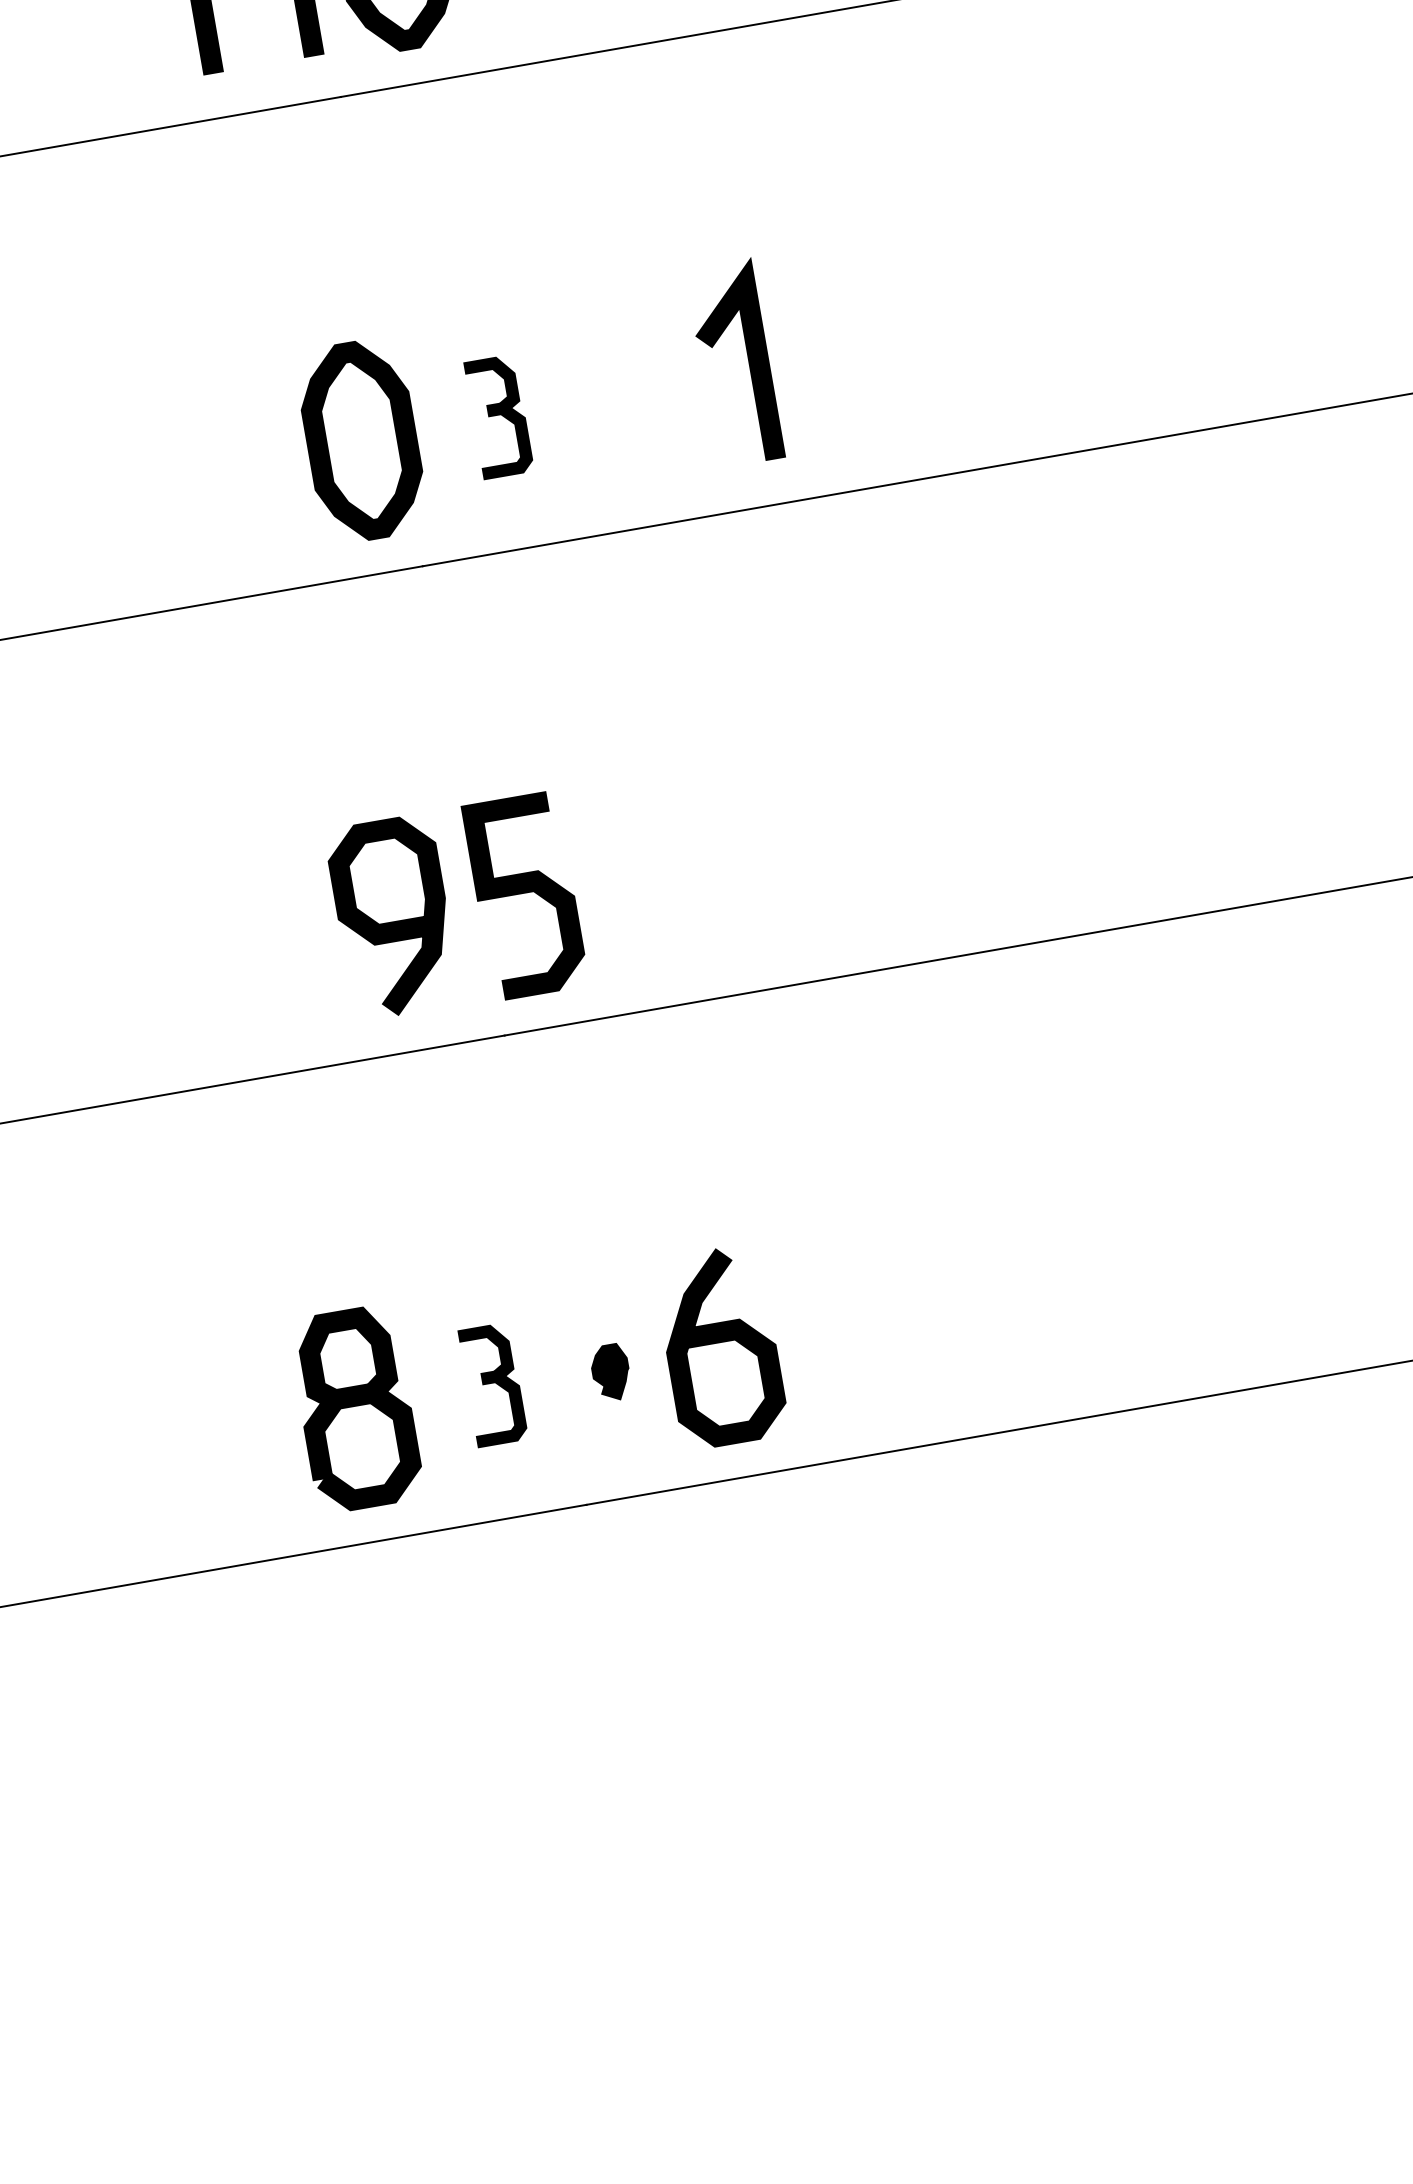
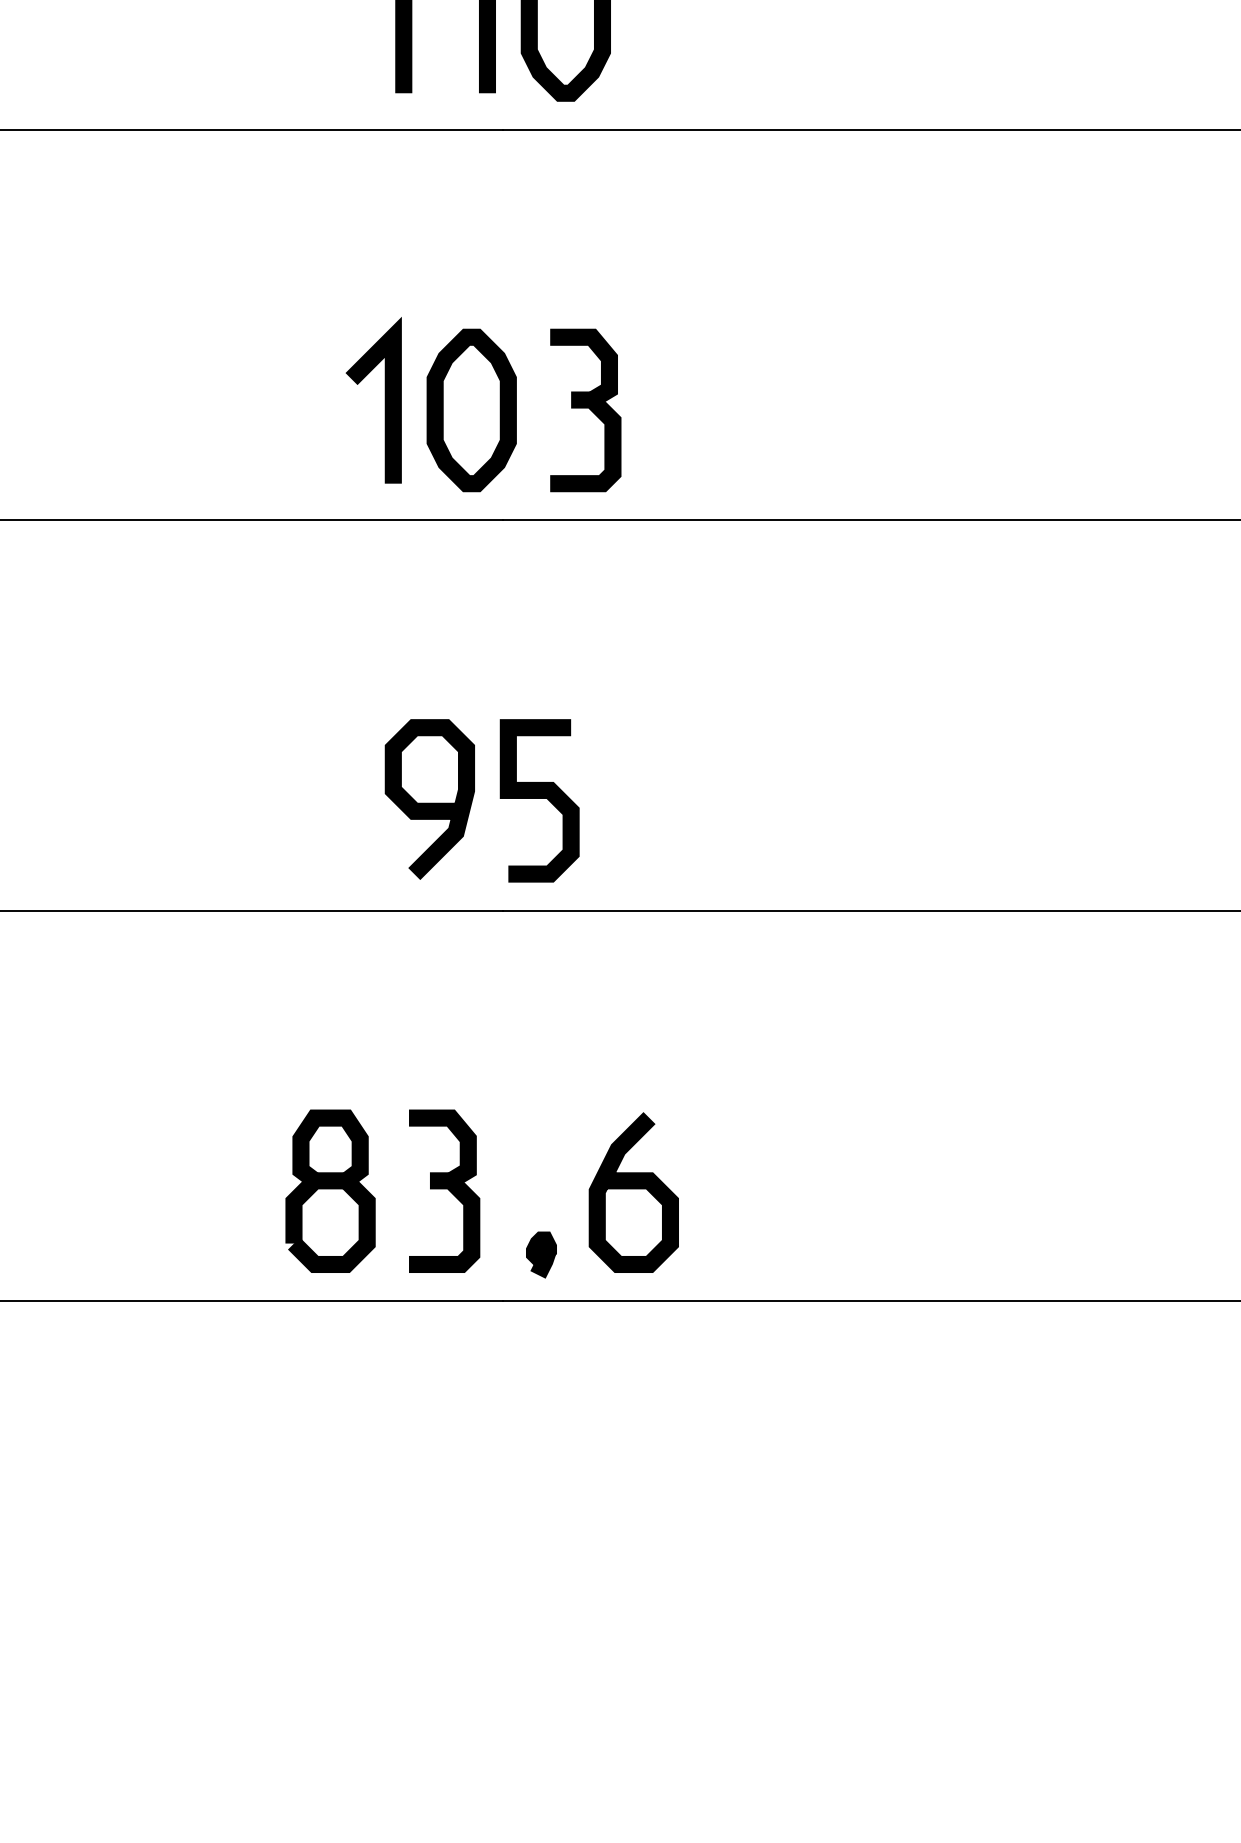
line: (747, 361) -> (384, 400), moved
part: (498, 417) -> (585, 410), size x1.67
part: (610, 1372) -> (541, 1254), moved
part: (492, 1384) -> (444, 1190), size x1.67

